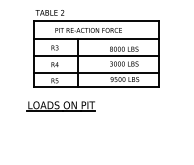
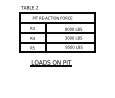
part: (59, 106) -> (50, 63), moved

